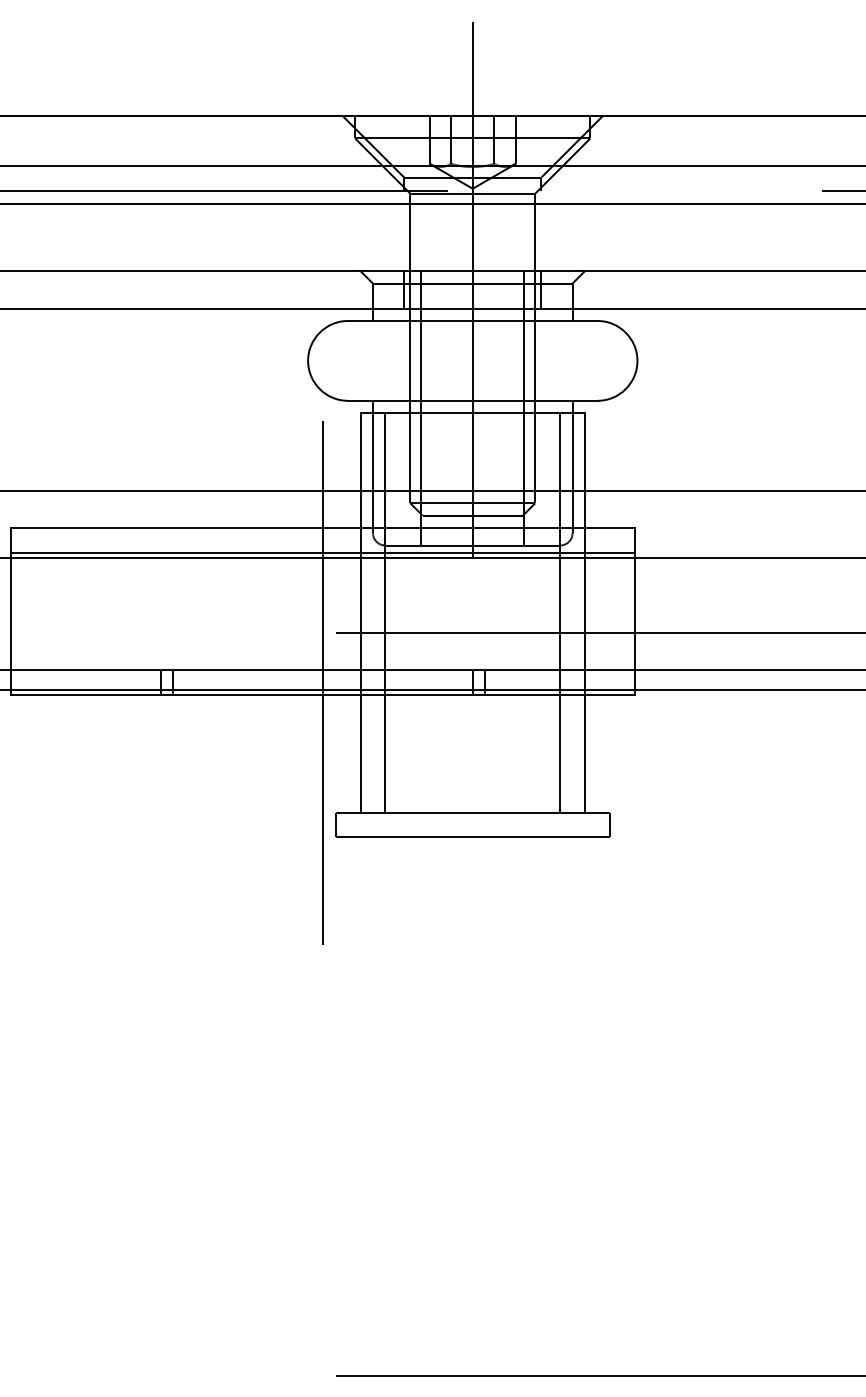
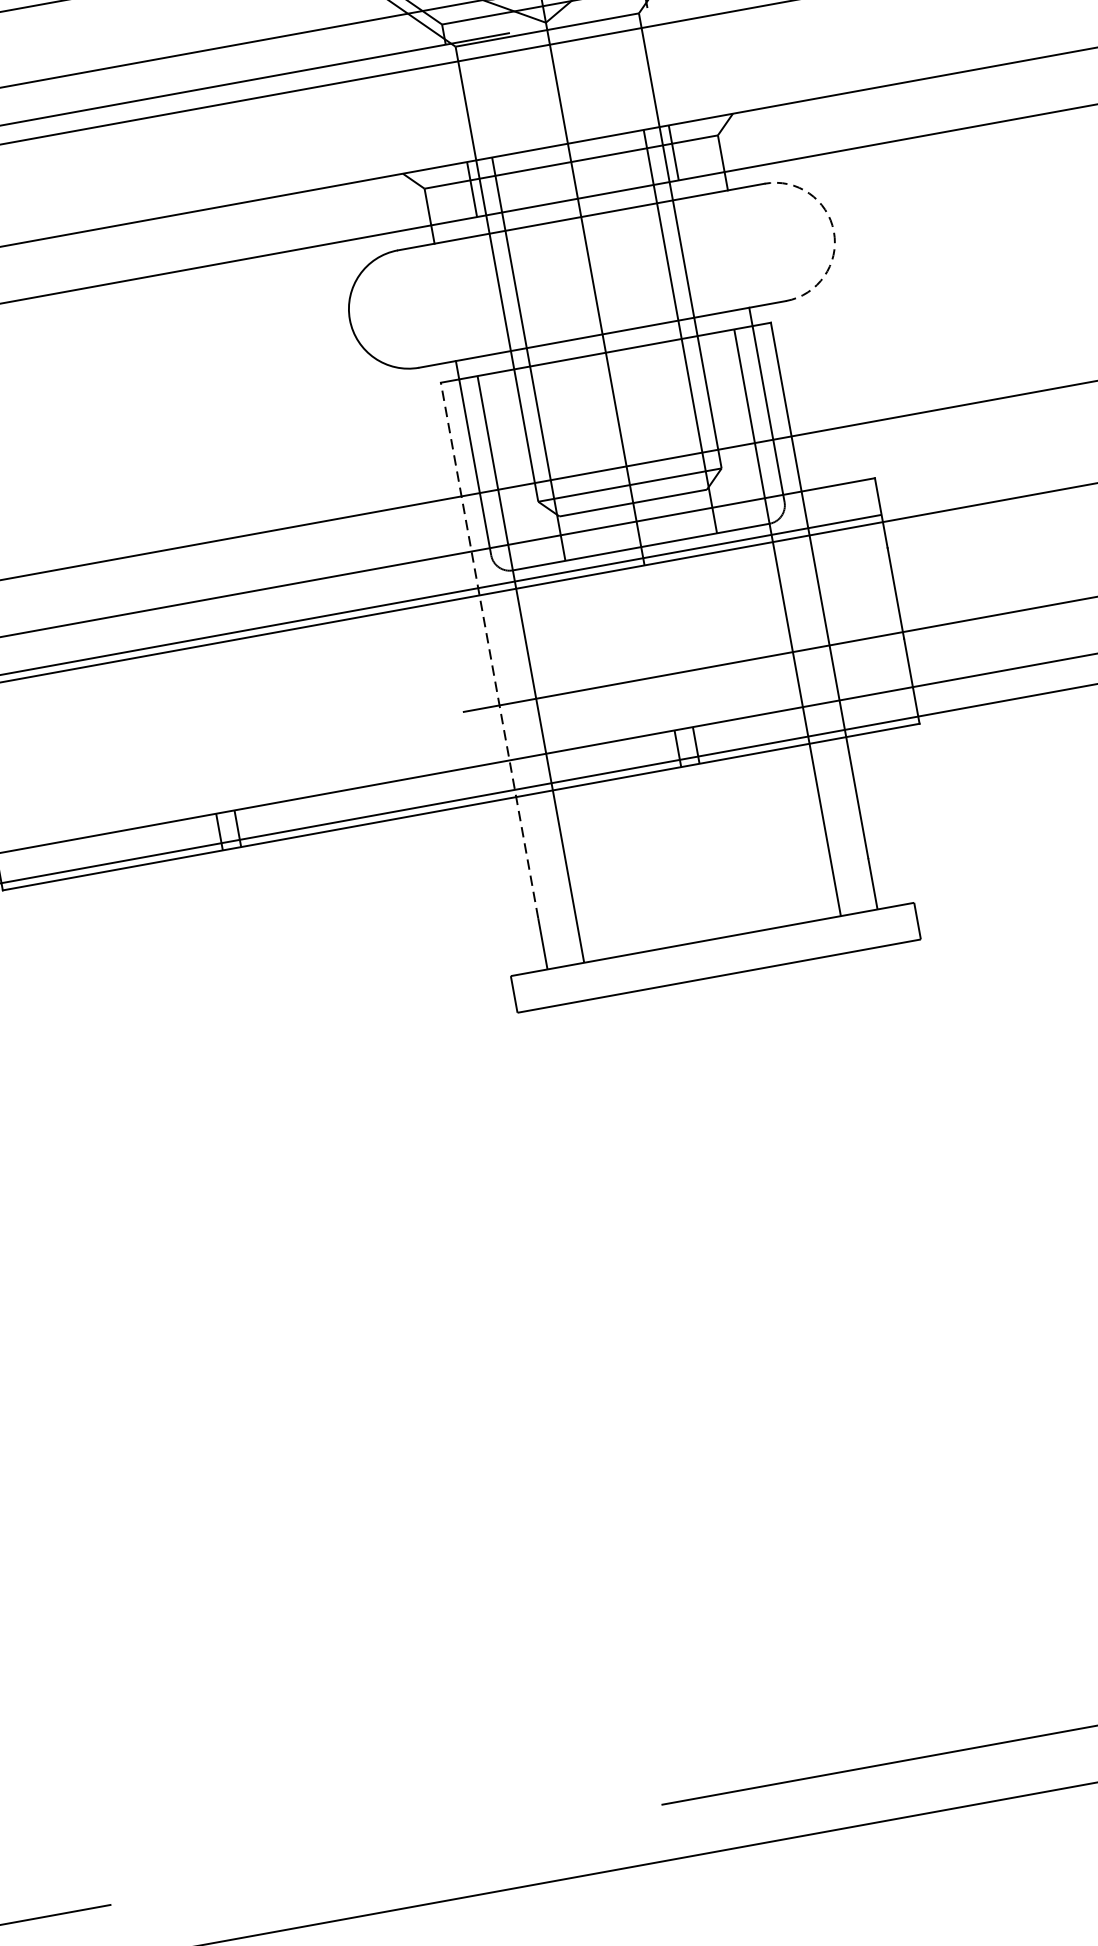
arc: (637, 360) -> (833, 231), solid -> dashed
line: (360, 594) -> (489, 649), solid -> dashed
line: (323, 682) -> (458, 788), removed

